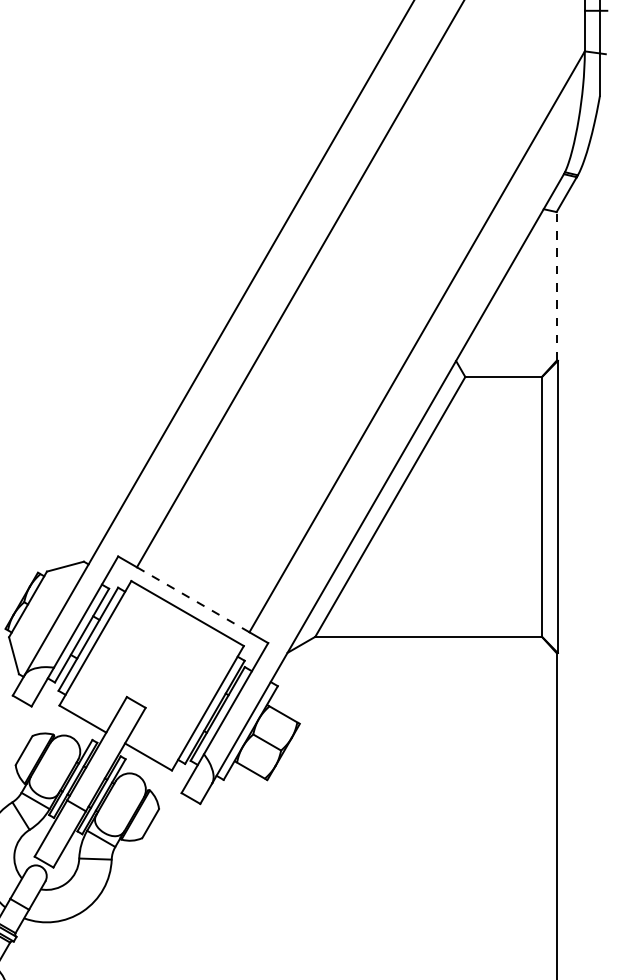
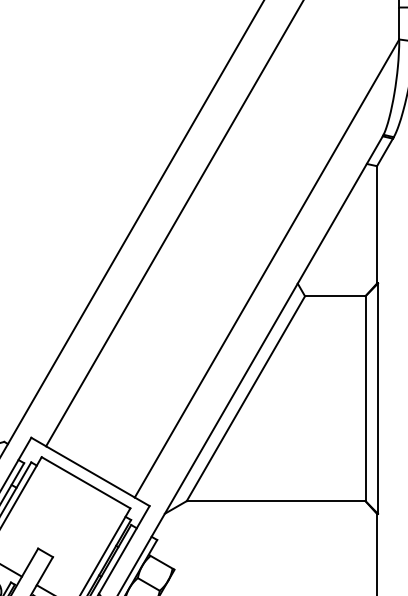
line: (556, 285) -> (376, 224), dashed -> solid
line: (193, 599) -> (90, 471), dashed -> solid

